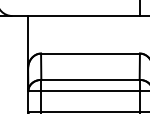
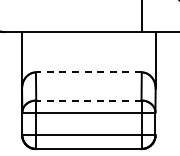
line: (90, 53) -> (88, 72), solid -> dashed
line: (90, 79) -> (88, 100), solid -> dashed

